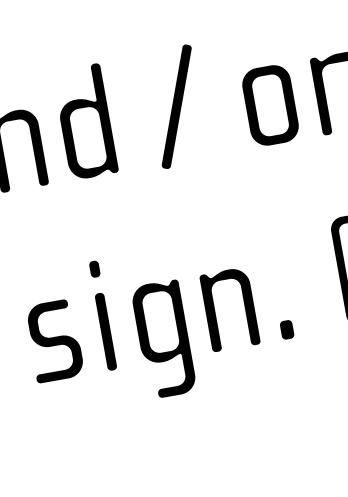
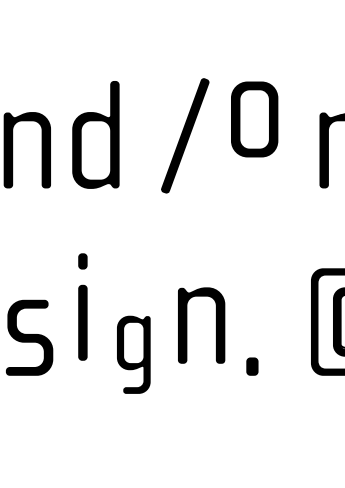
part: (270, 105) -> (254, 119), moved
part: (215, 311) -> (187, 325), moved
part: (102, 315) -> (82, 306), moved
part: (163, 339) -> (133, 354), size x0.7

